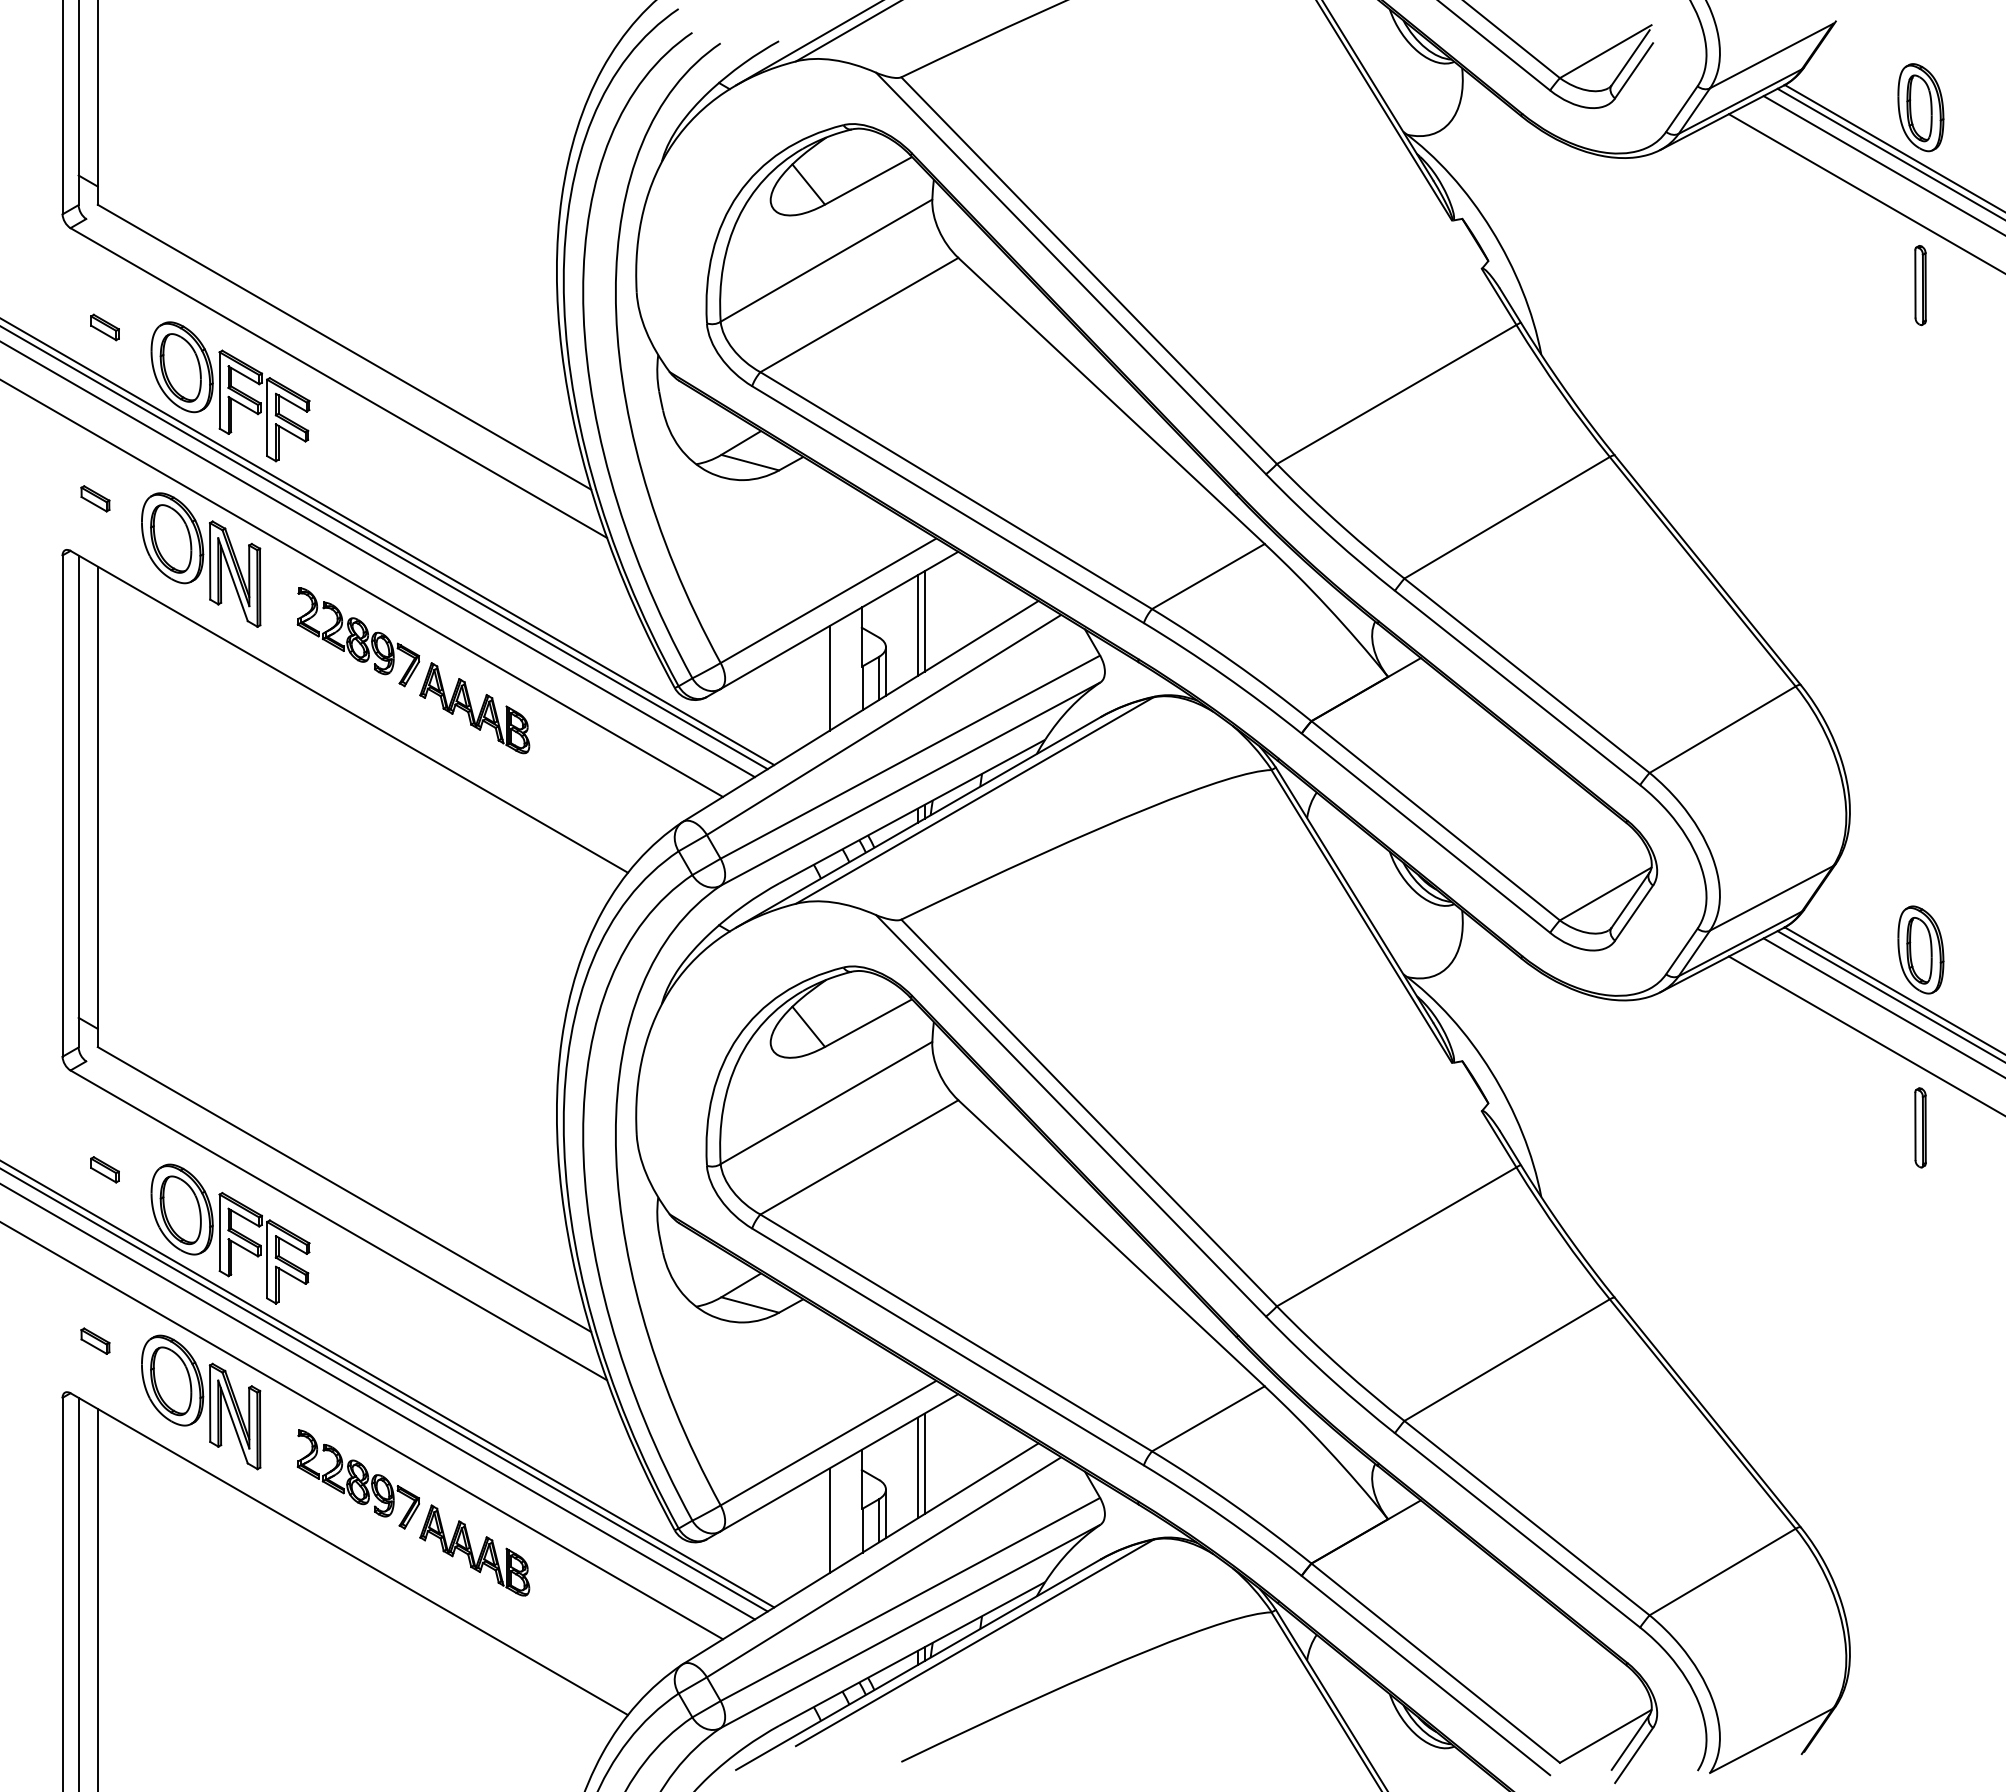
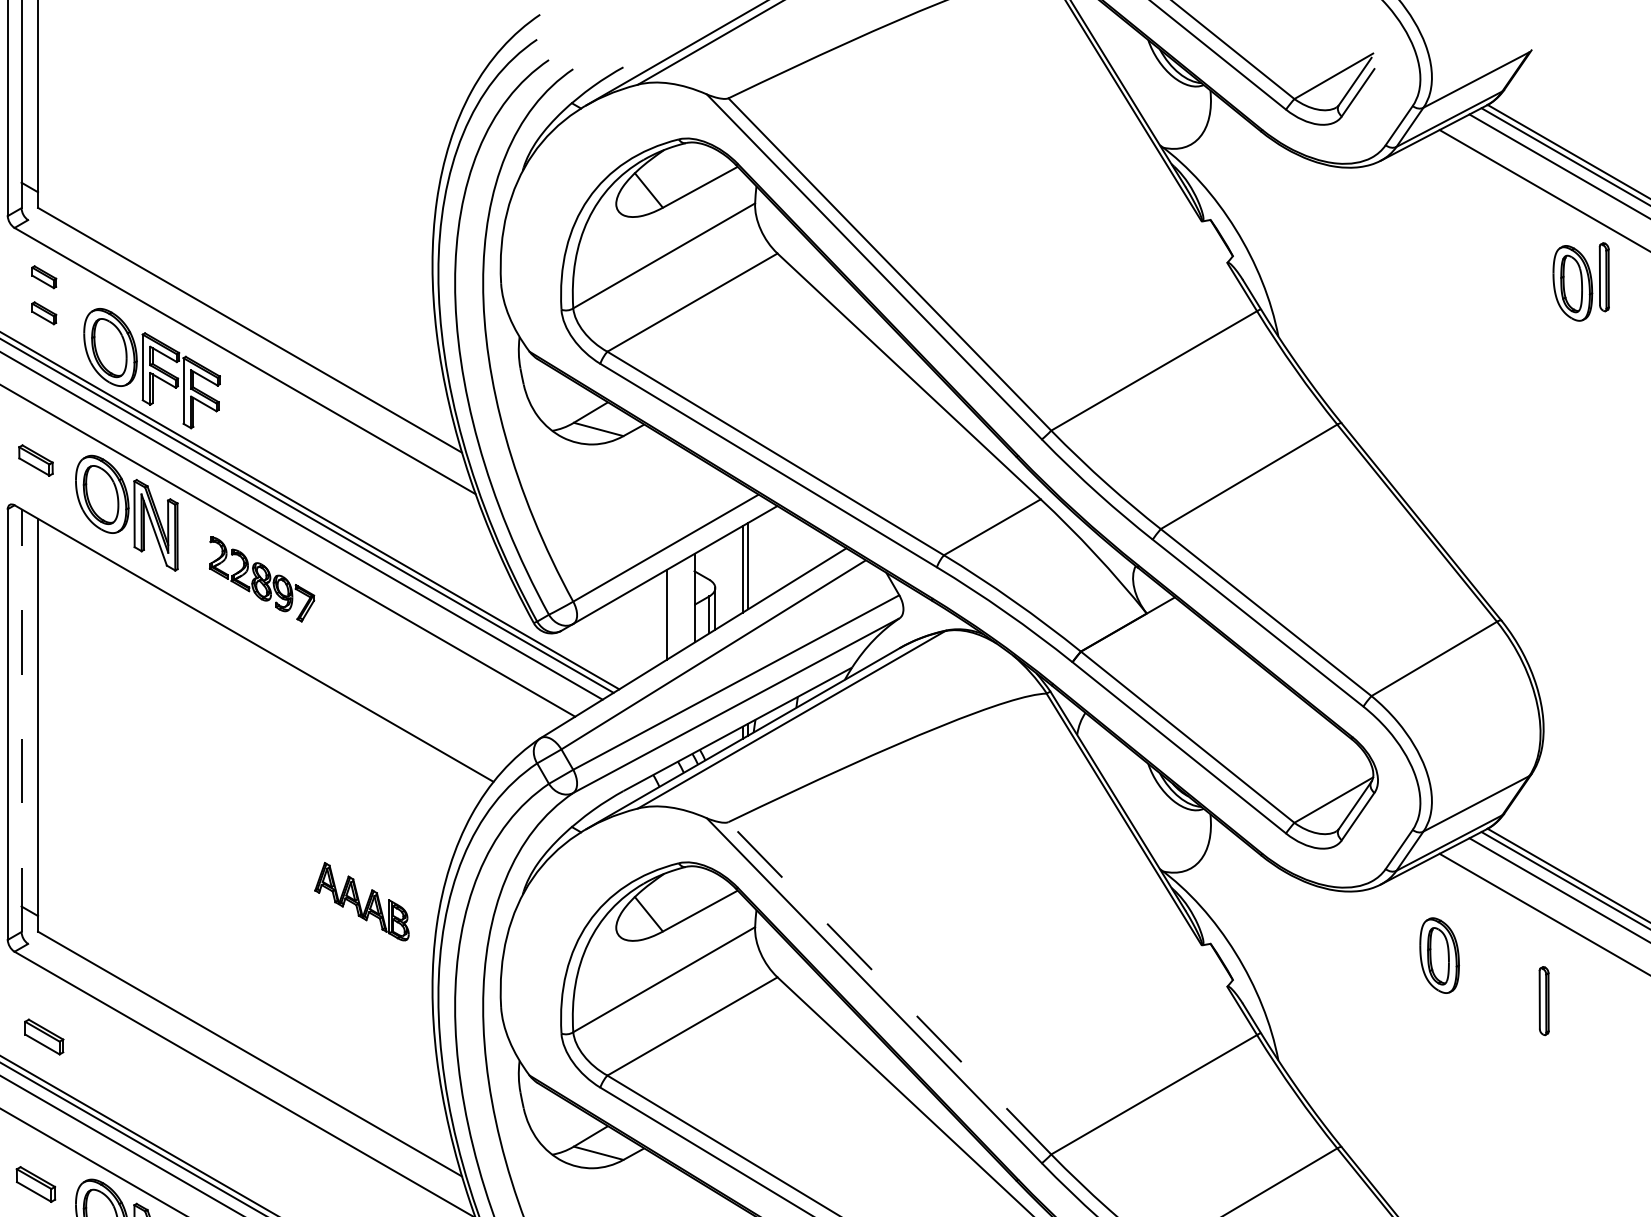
part: (1920, 107) -> (1572, 283), moved
part: (104, 285) -> (43, 277), added
part: (95, 498) -> (36, 460), size x1.4
part: (474, 708) -> (361, 901), moved
line: (78, 801) -> (21, 720), solid -> dashed
part: (1920, 949) -> (1439, 955), moved
line: (1089, 1112) -> (890, 987), solid -> dashed
part: (1920, 1127) -> (1544, 1000), moved
part: (104, 1169) -> (43, 1036), size x1.6
part: (230, 1233) -> (152, 1091), removed
part: (95, 1340) -> (36, 1183), size x1.6

